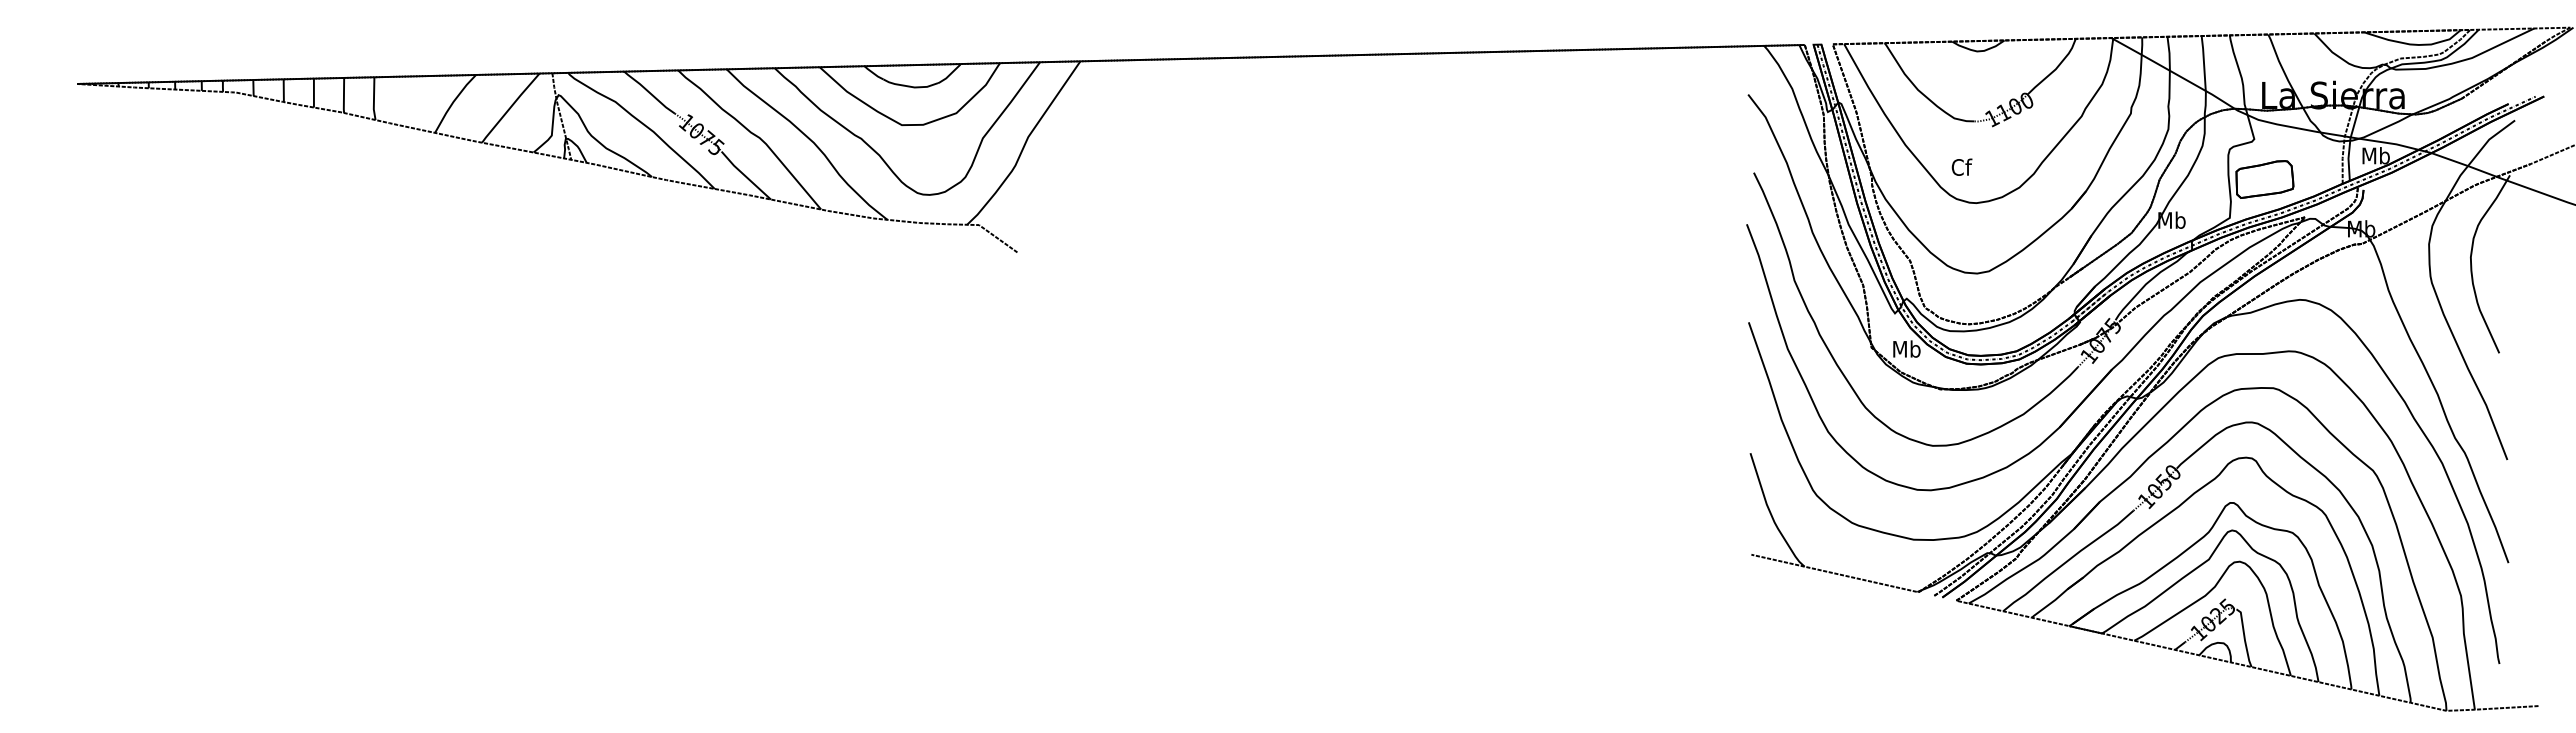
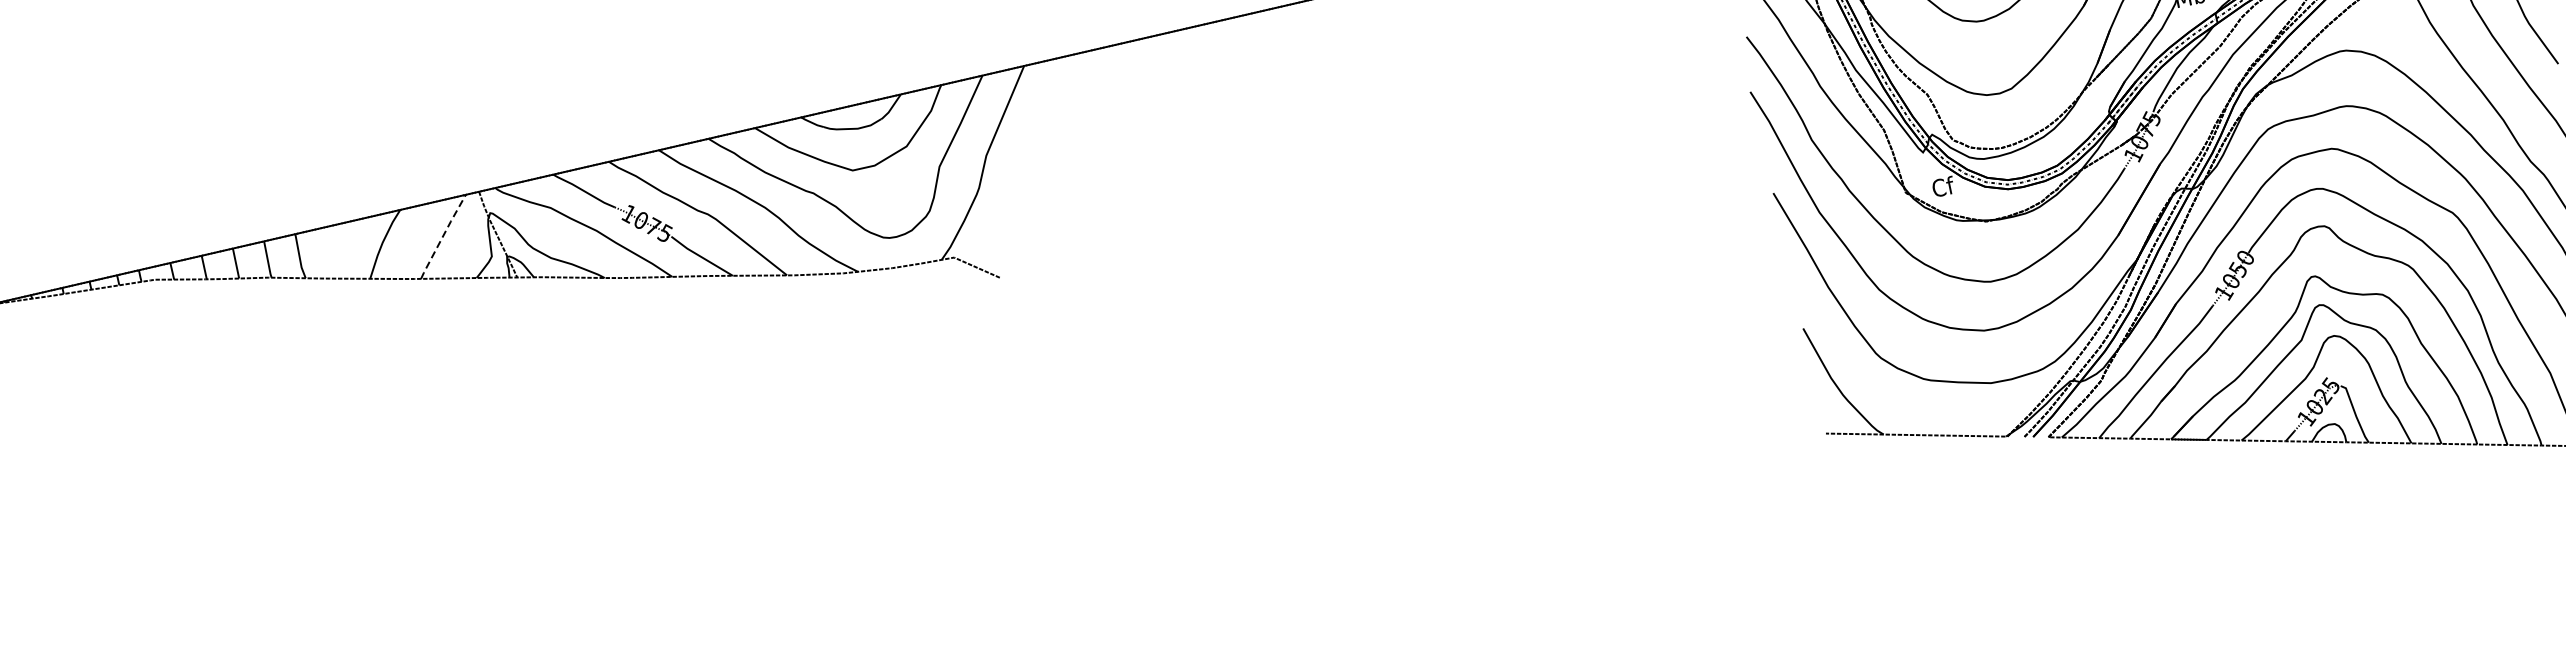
line: (510, 107) -> (442, 236), solid -> dashed
text: (1906, 348) -> (1942, 186), Mb -> Cf

